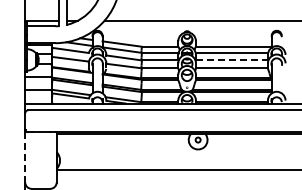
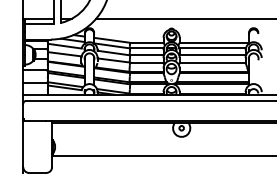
line: (232, 60) -> (213, 55), dashed -> solid
line: (25, 157) -> (23, 144), dashed -> solid

